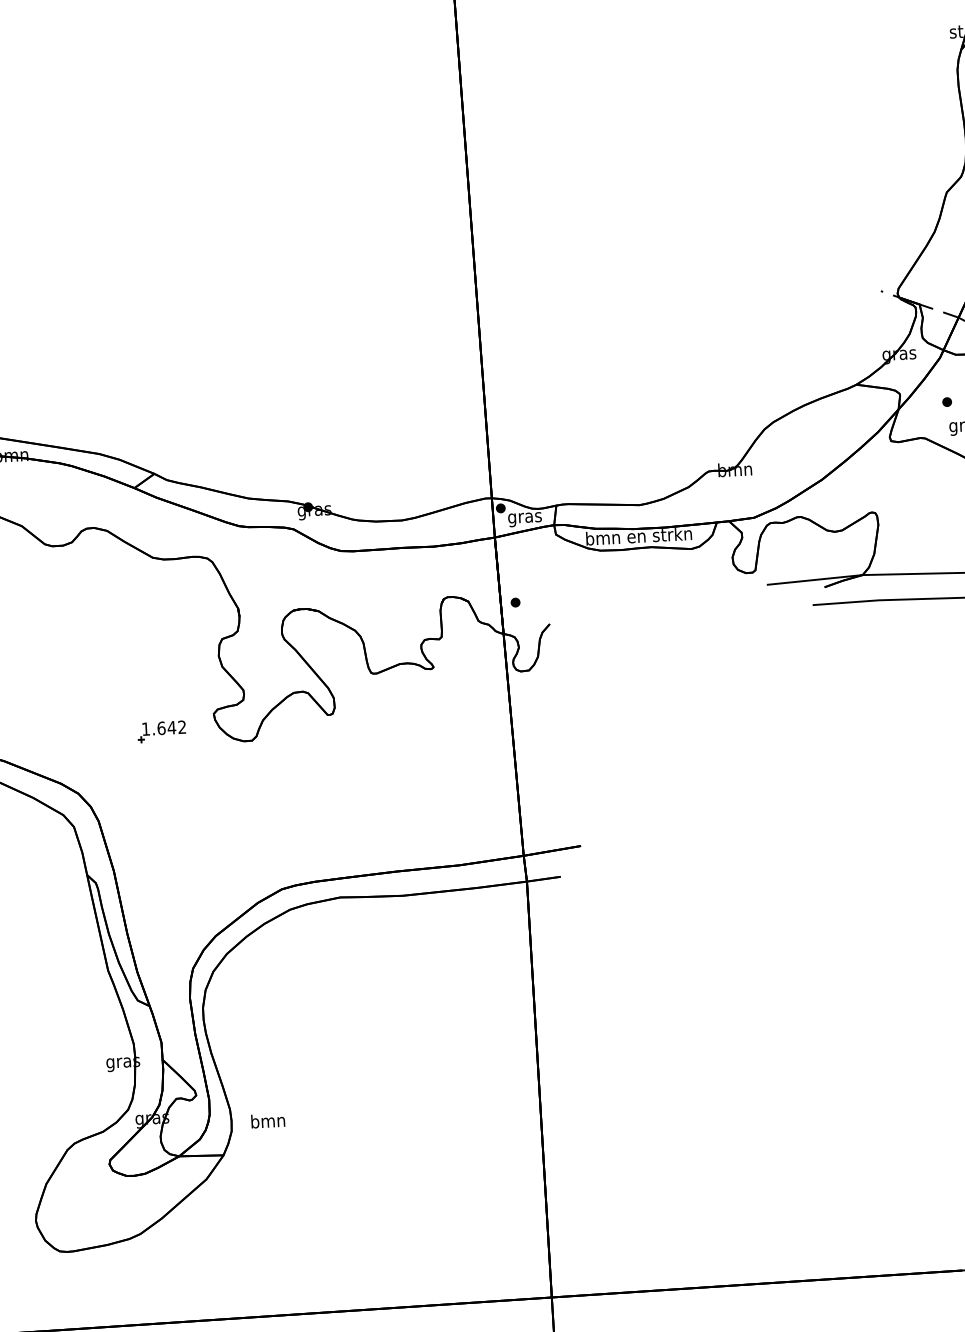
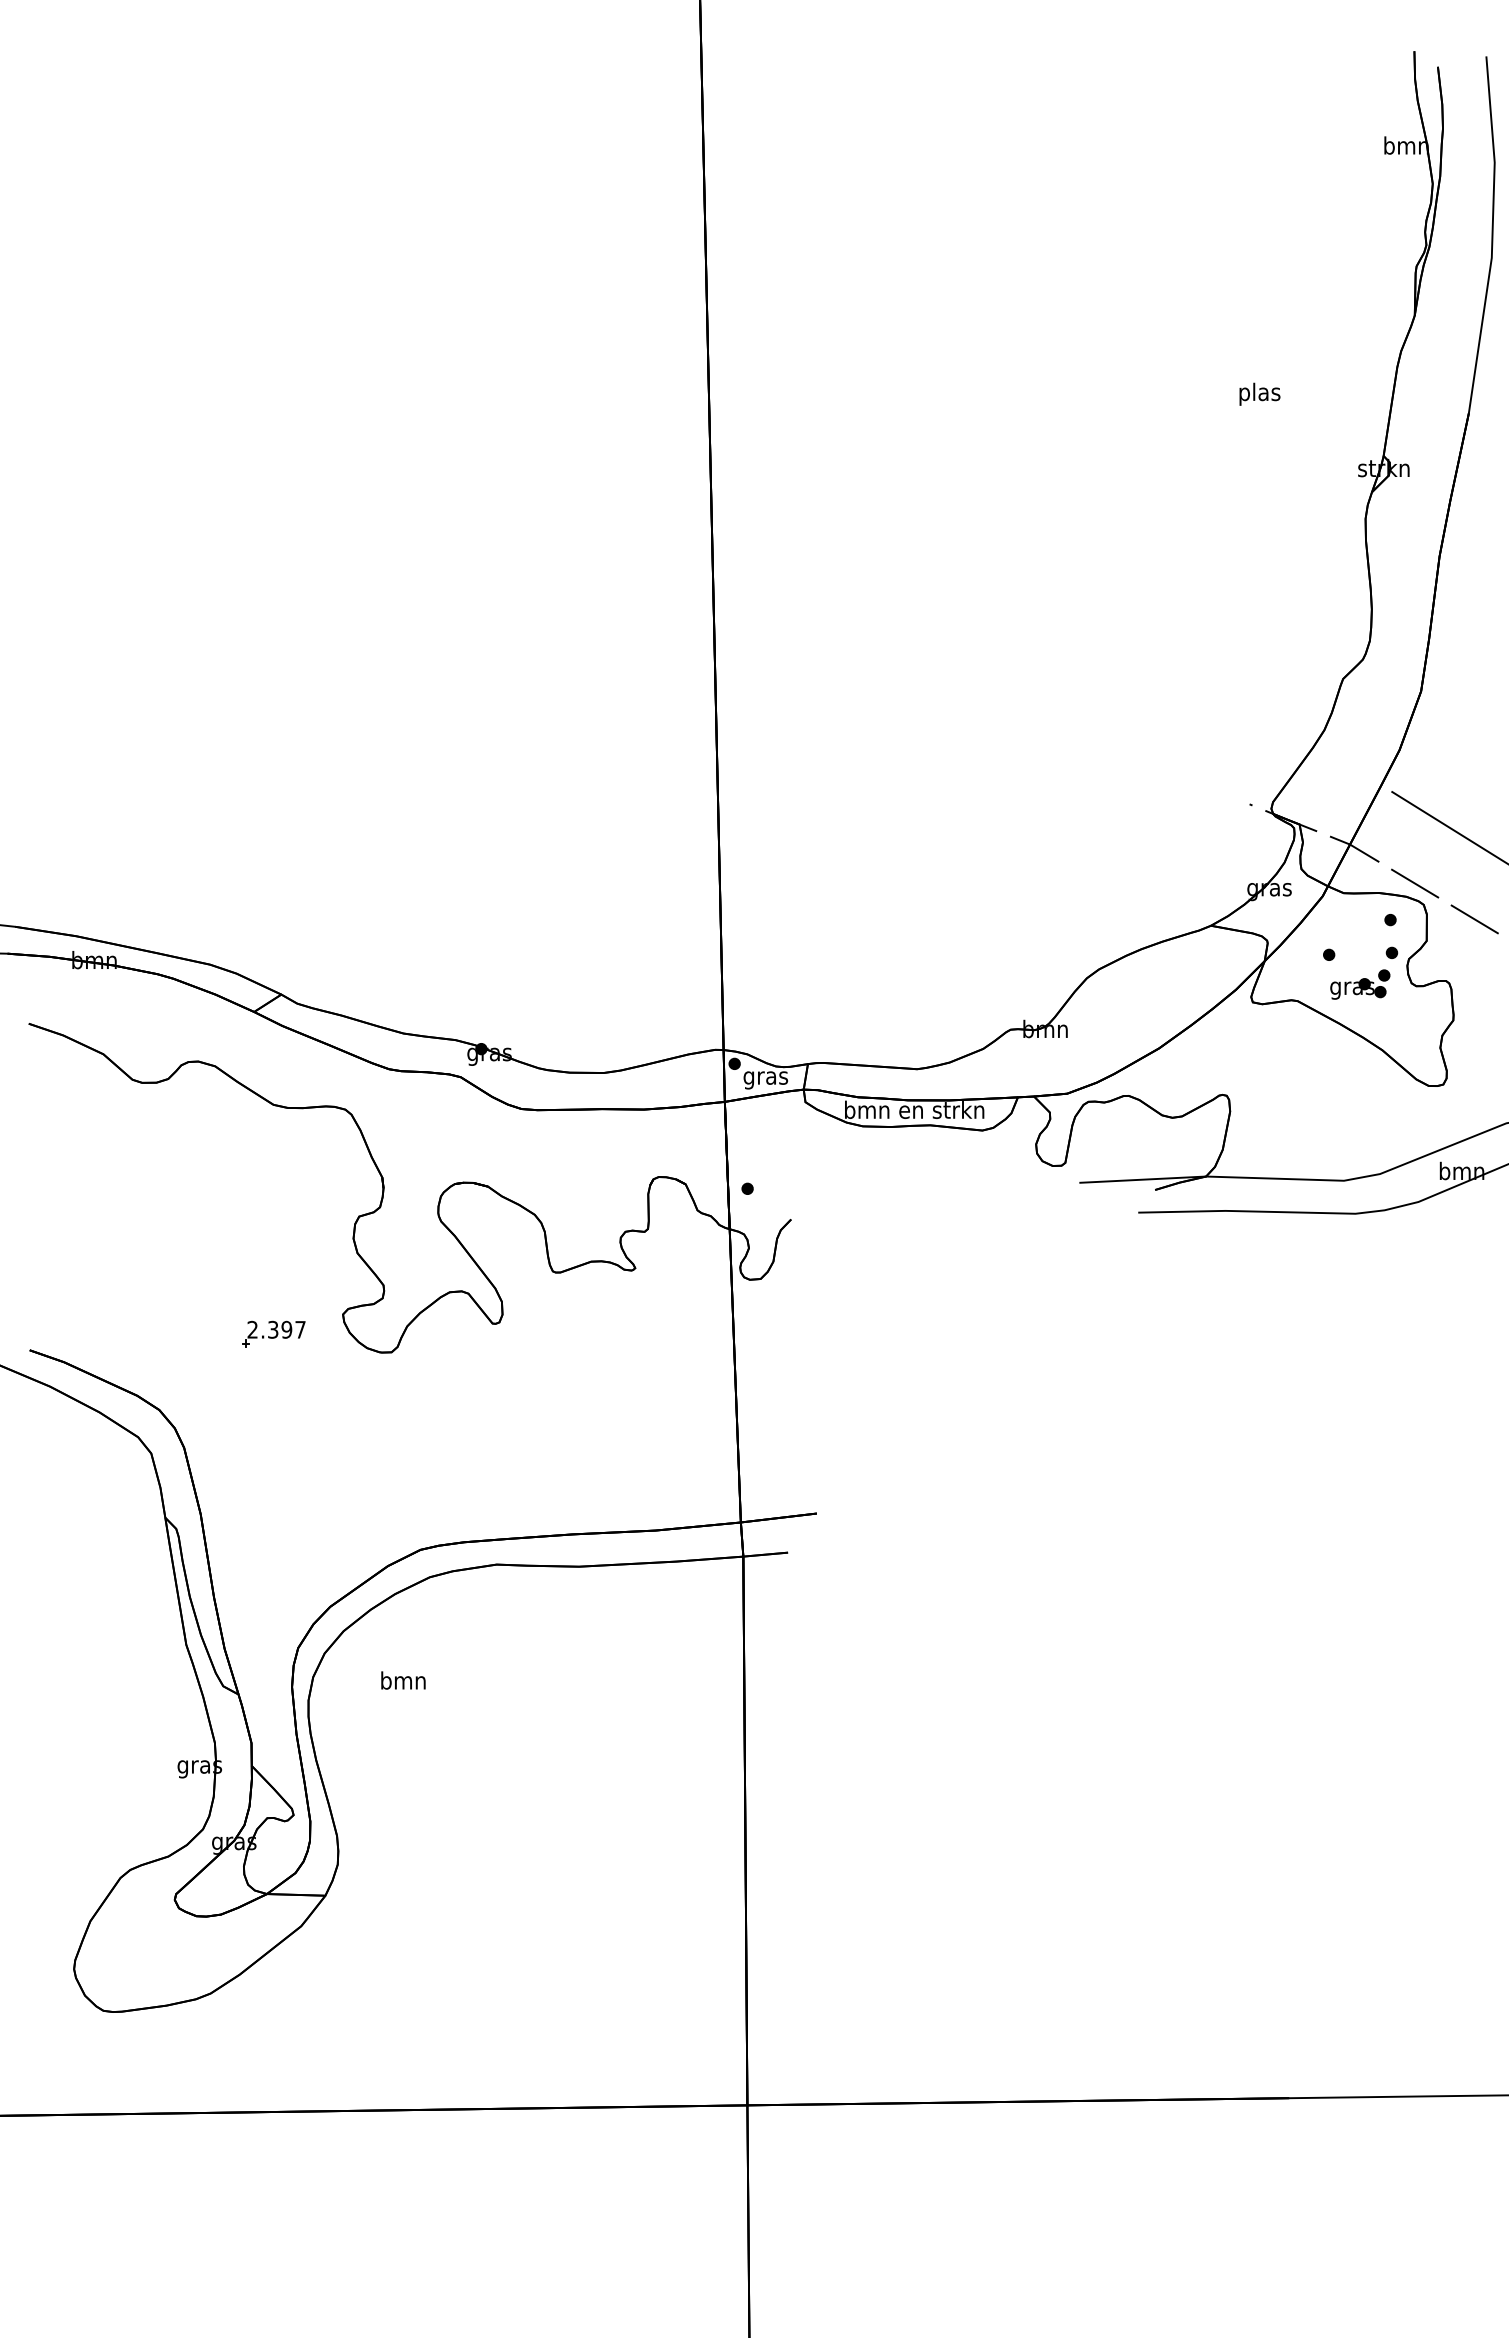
text: (163, 727) -> (276, 1329), 1.642 -> 2.397
text: (268, 1120) -> (403, 1680), moved

